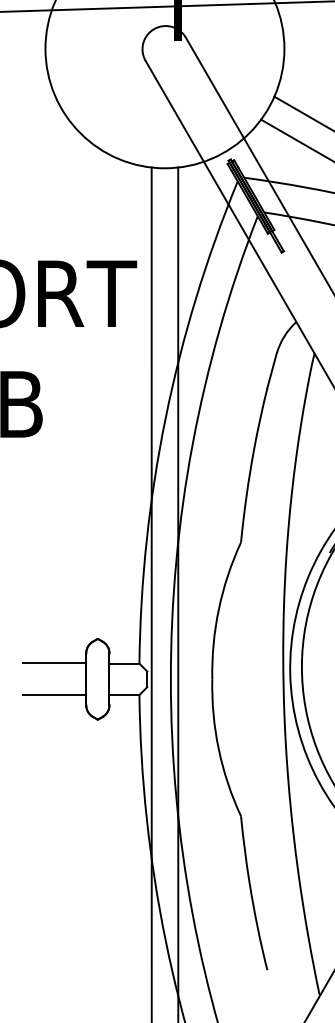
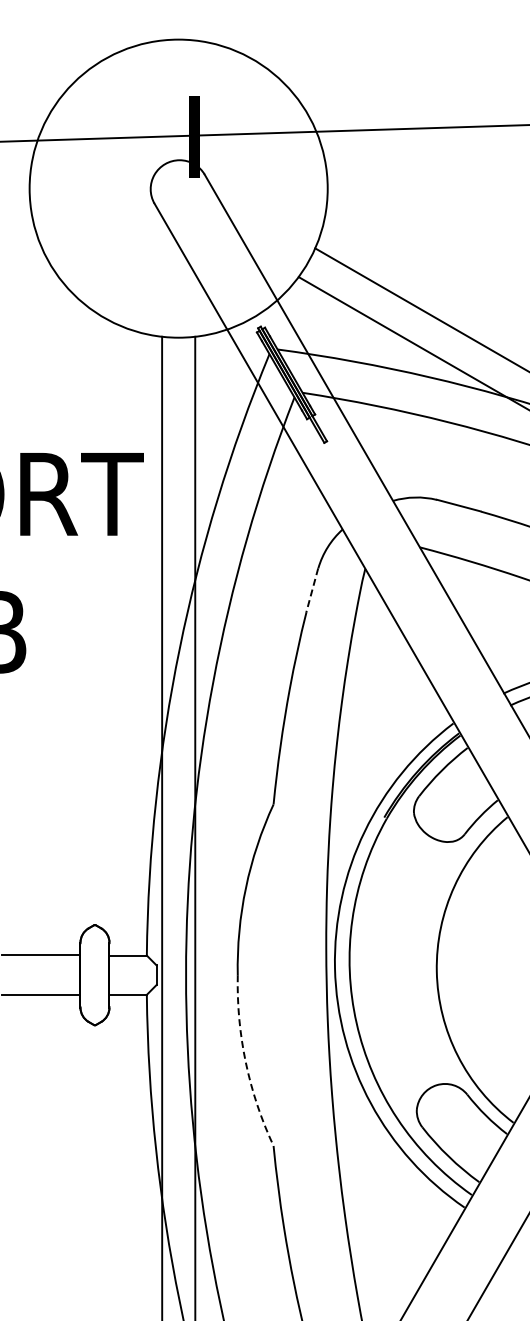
line: (272, 370) -> (312, 590), solid -> dashed
arc: (218, 749) -> (245, 1062), solid -> dashed

